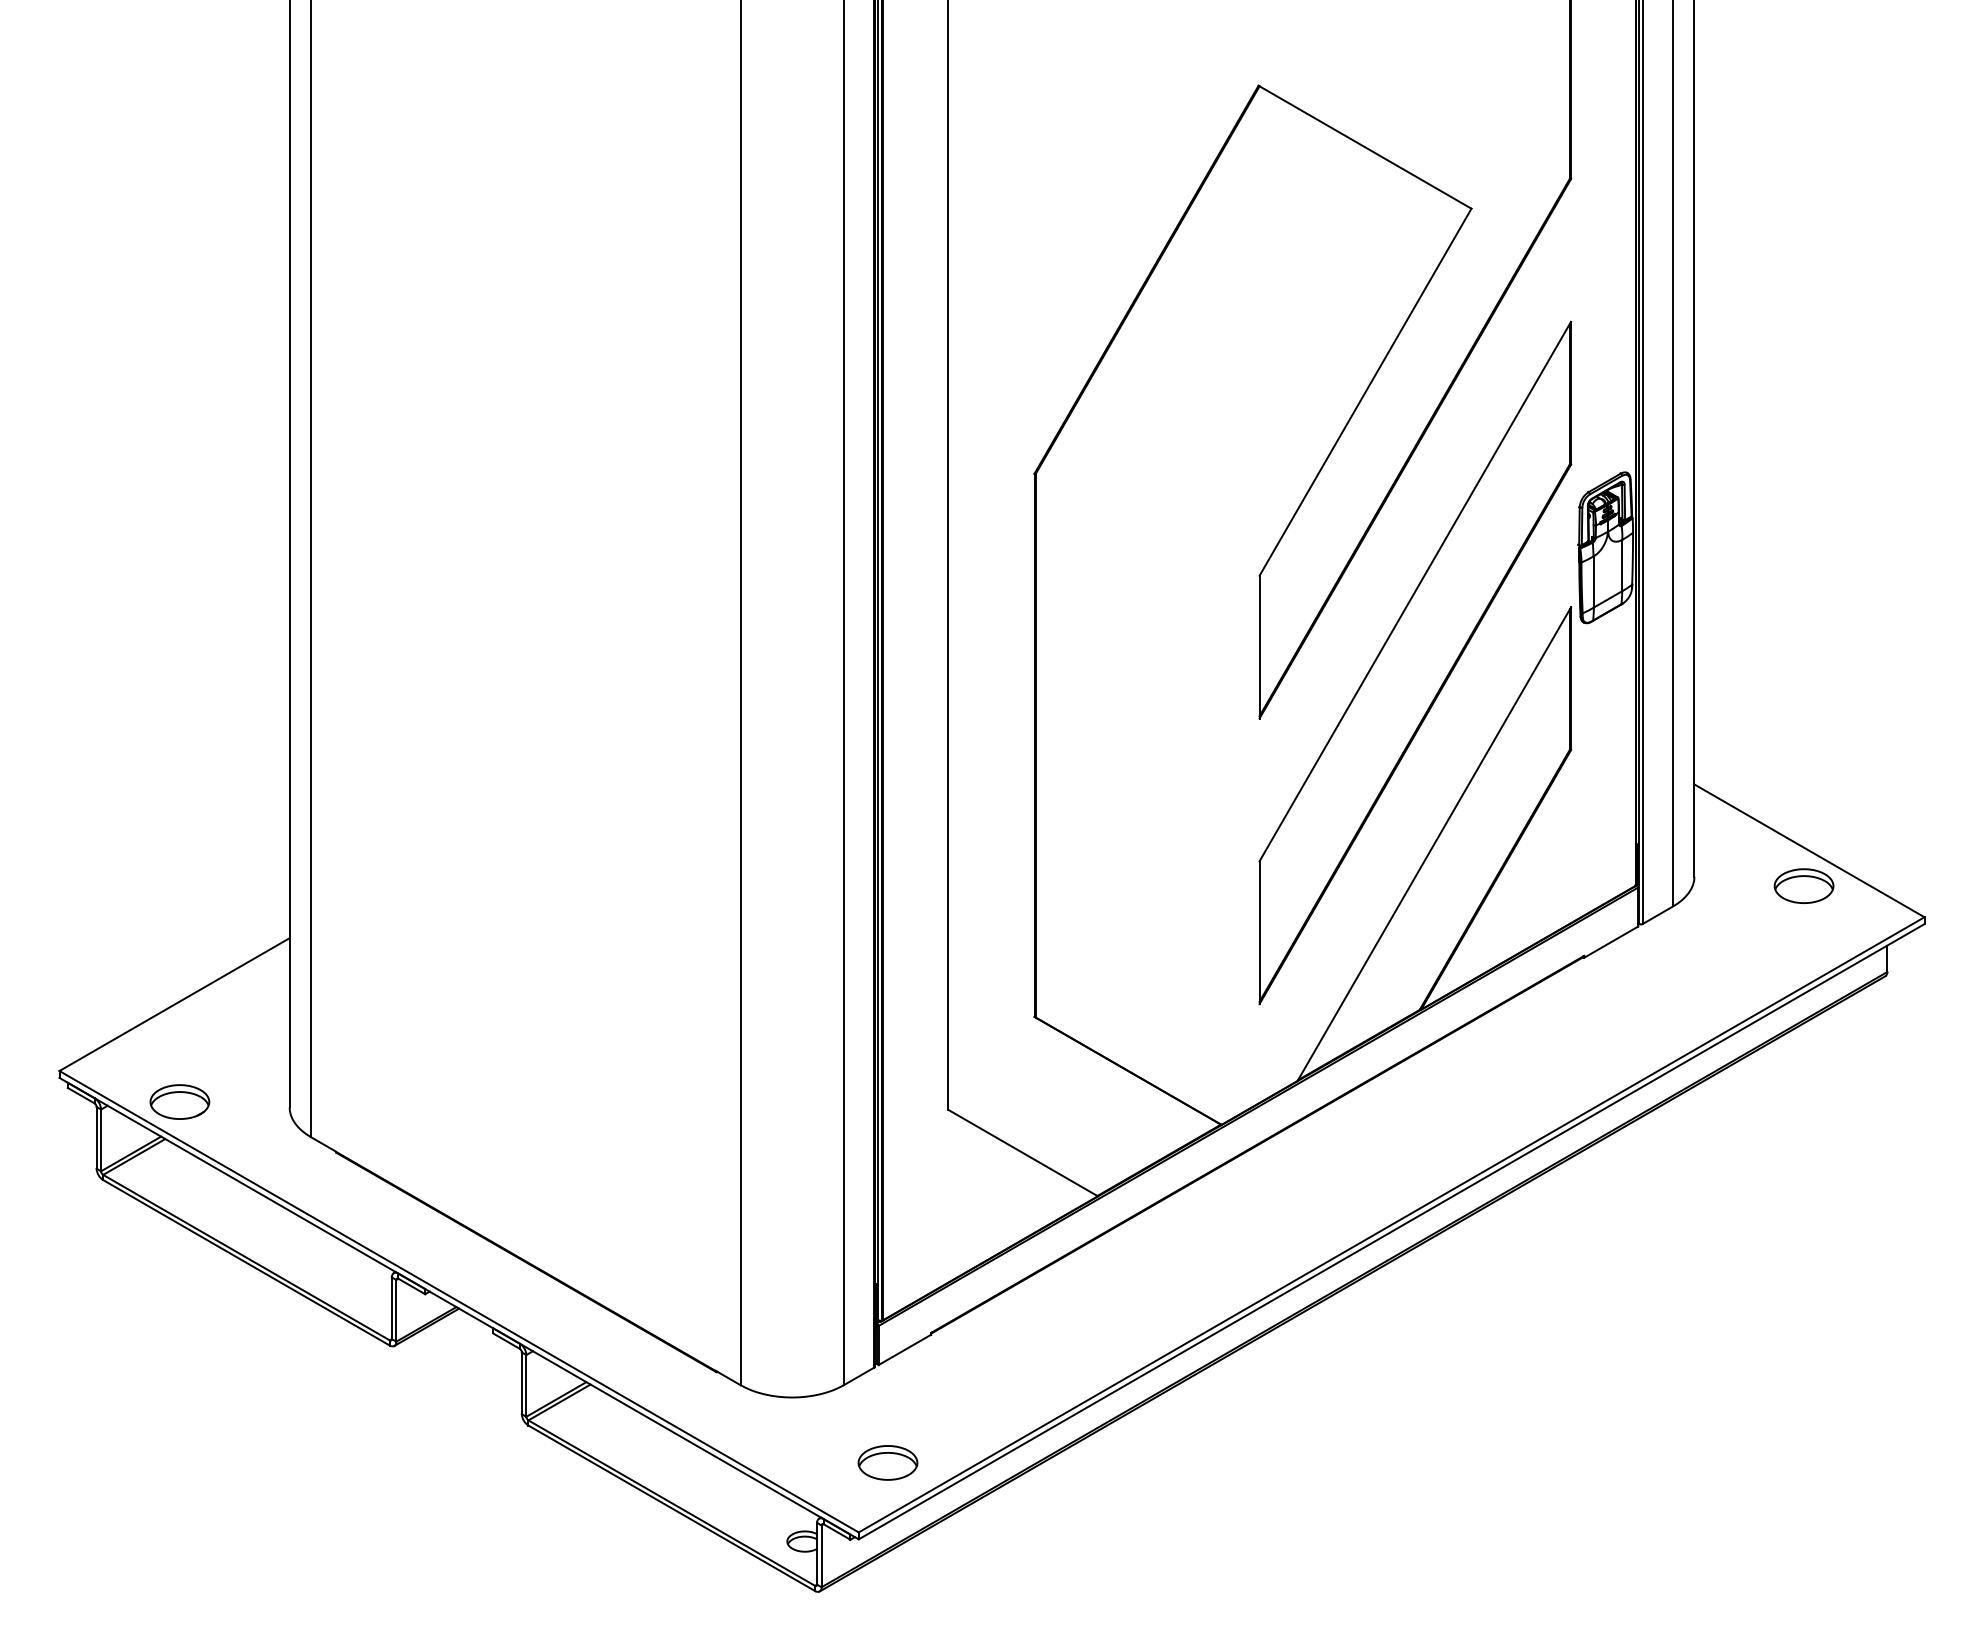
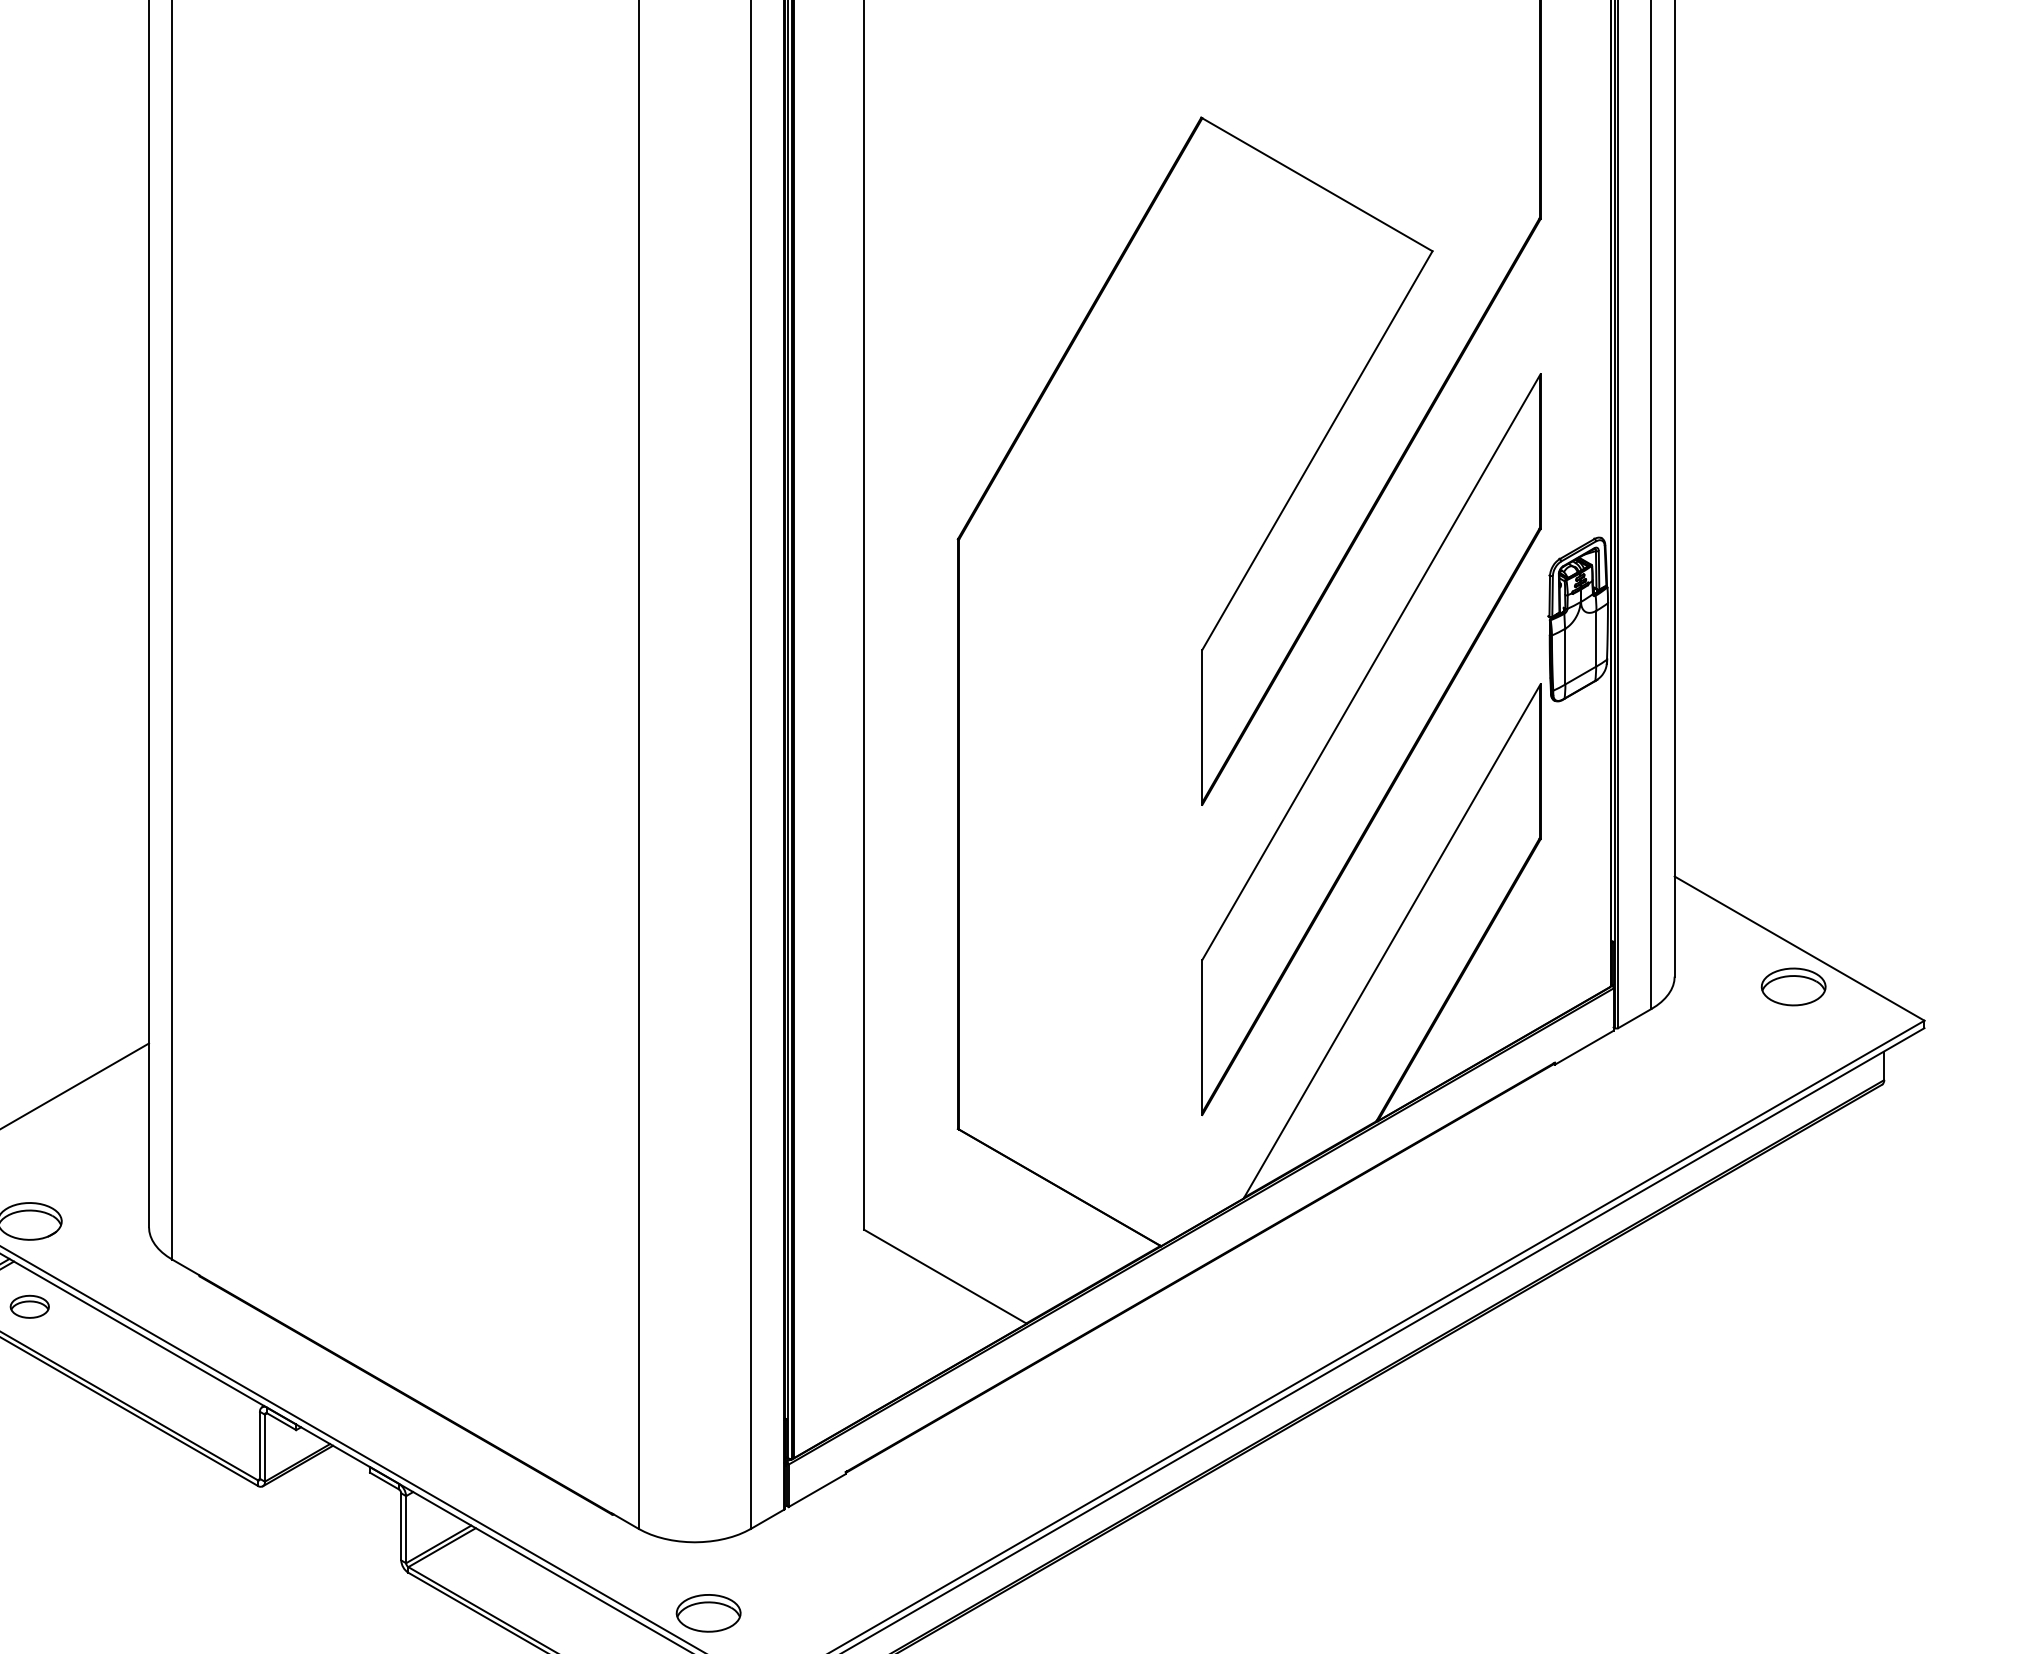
part: (179, 1180) -> (29, 1306), added
part: (887, 1462) -> (708, 1612), moved

